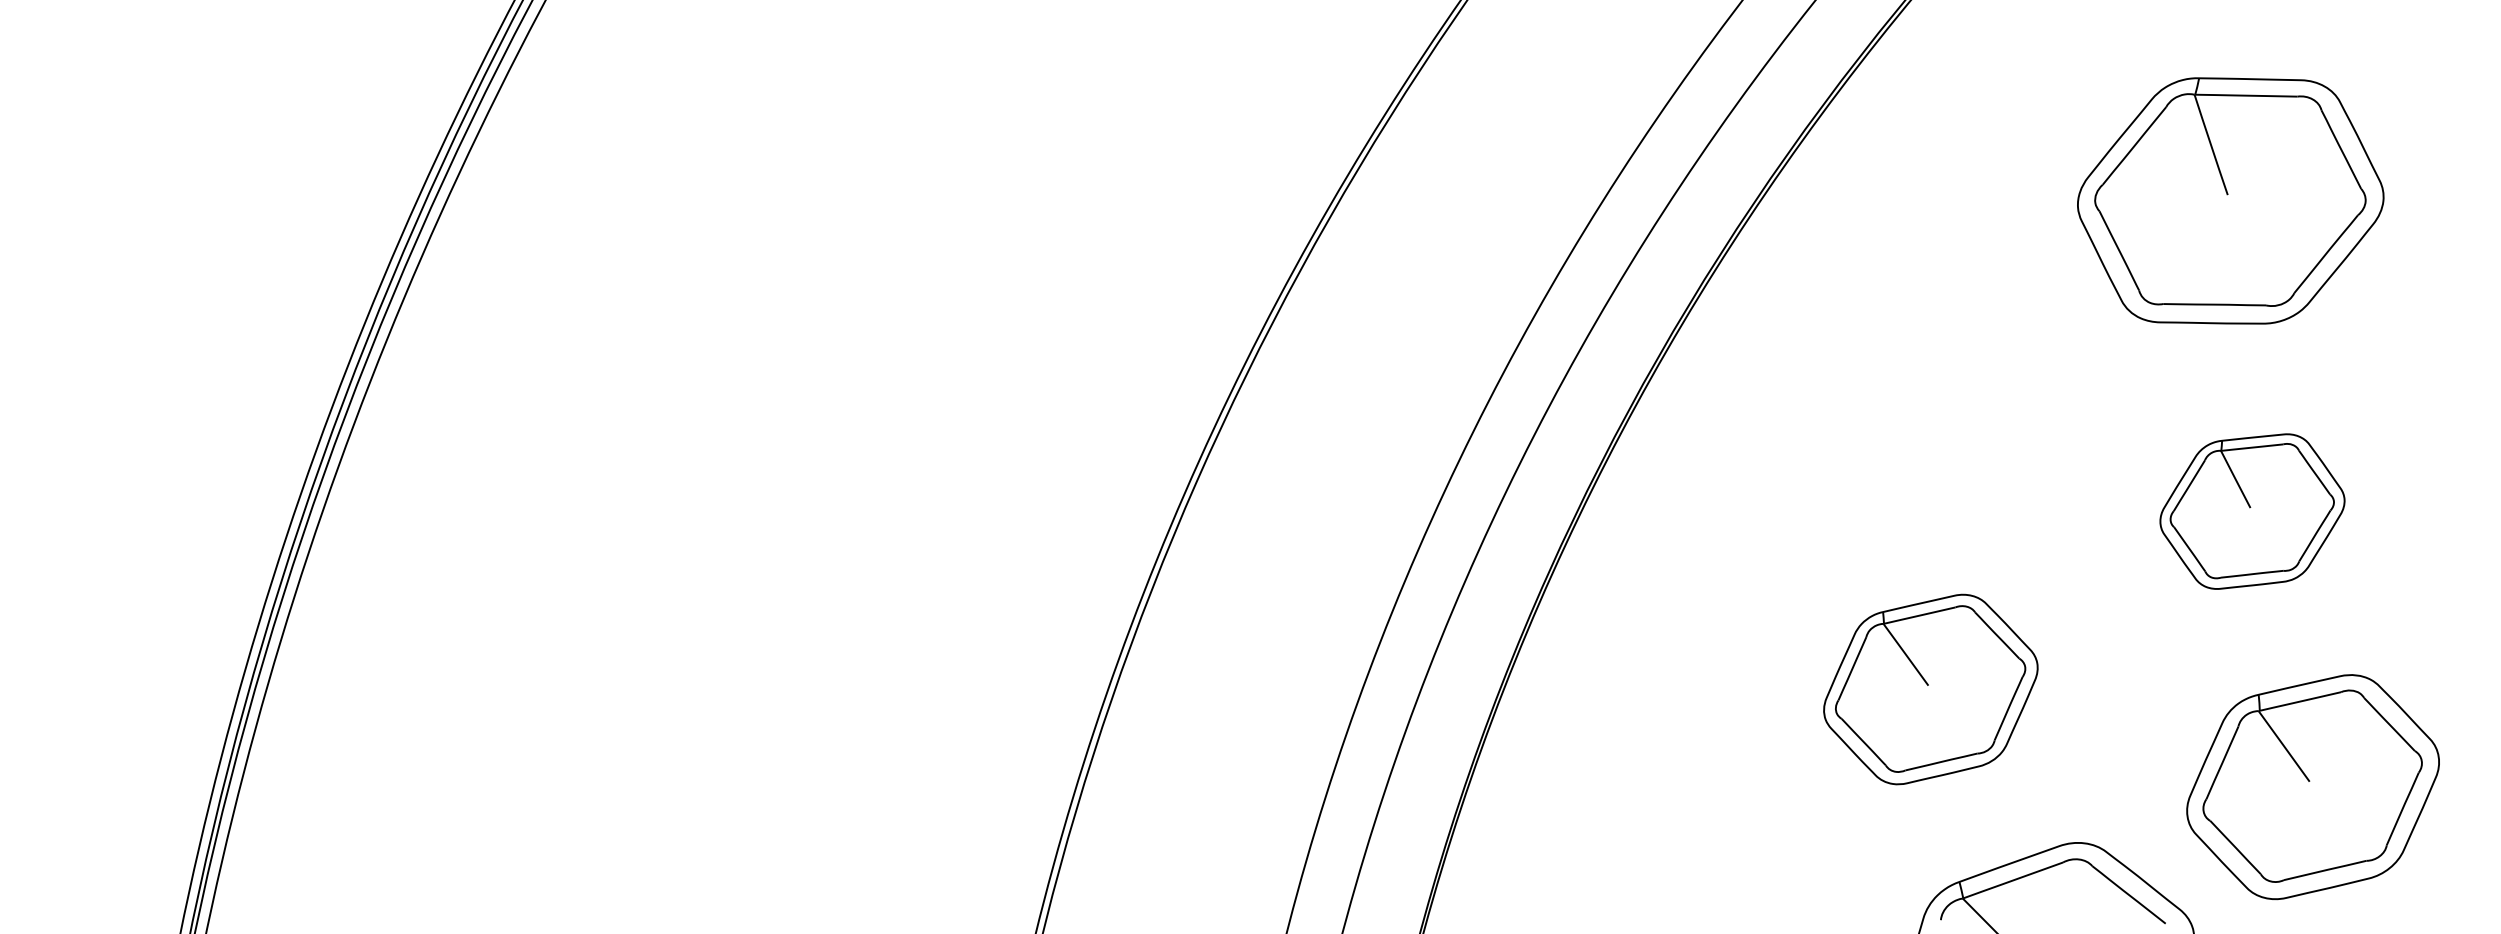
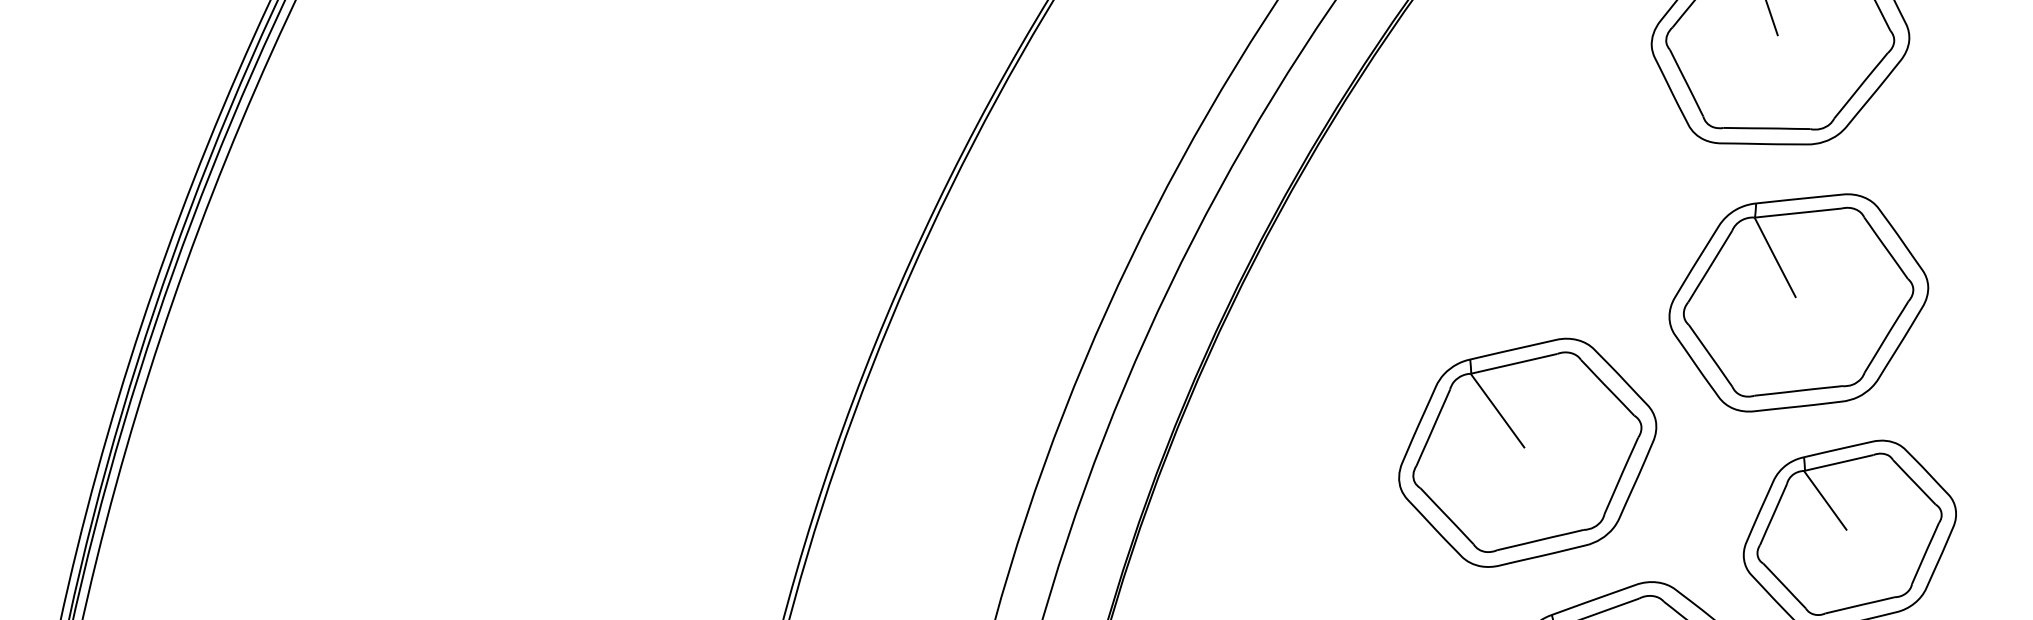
part: (2252, 511) -> (1798, 302), size x1.67
part: (1930, 689) -> (1527, 452), size x1.43

